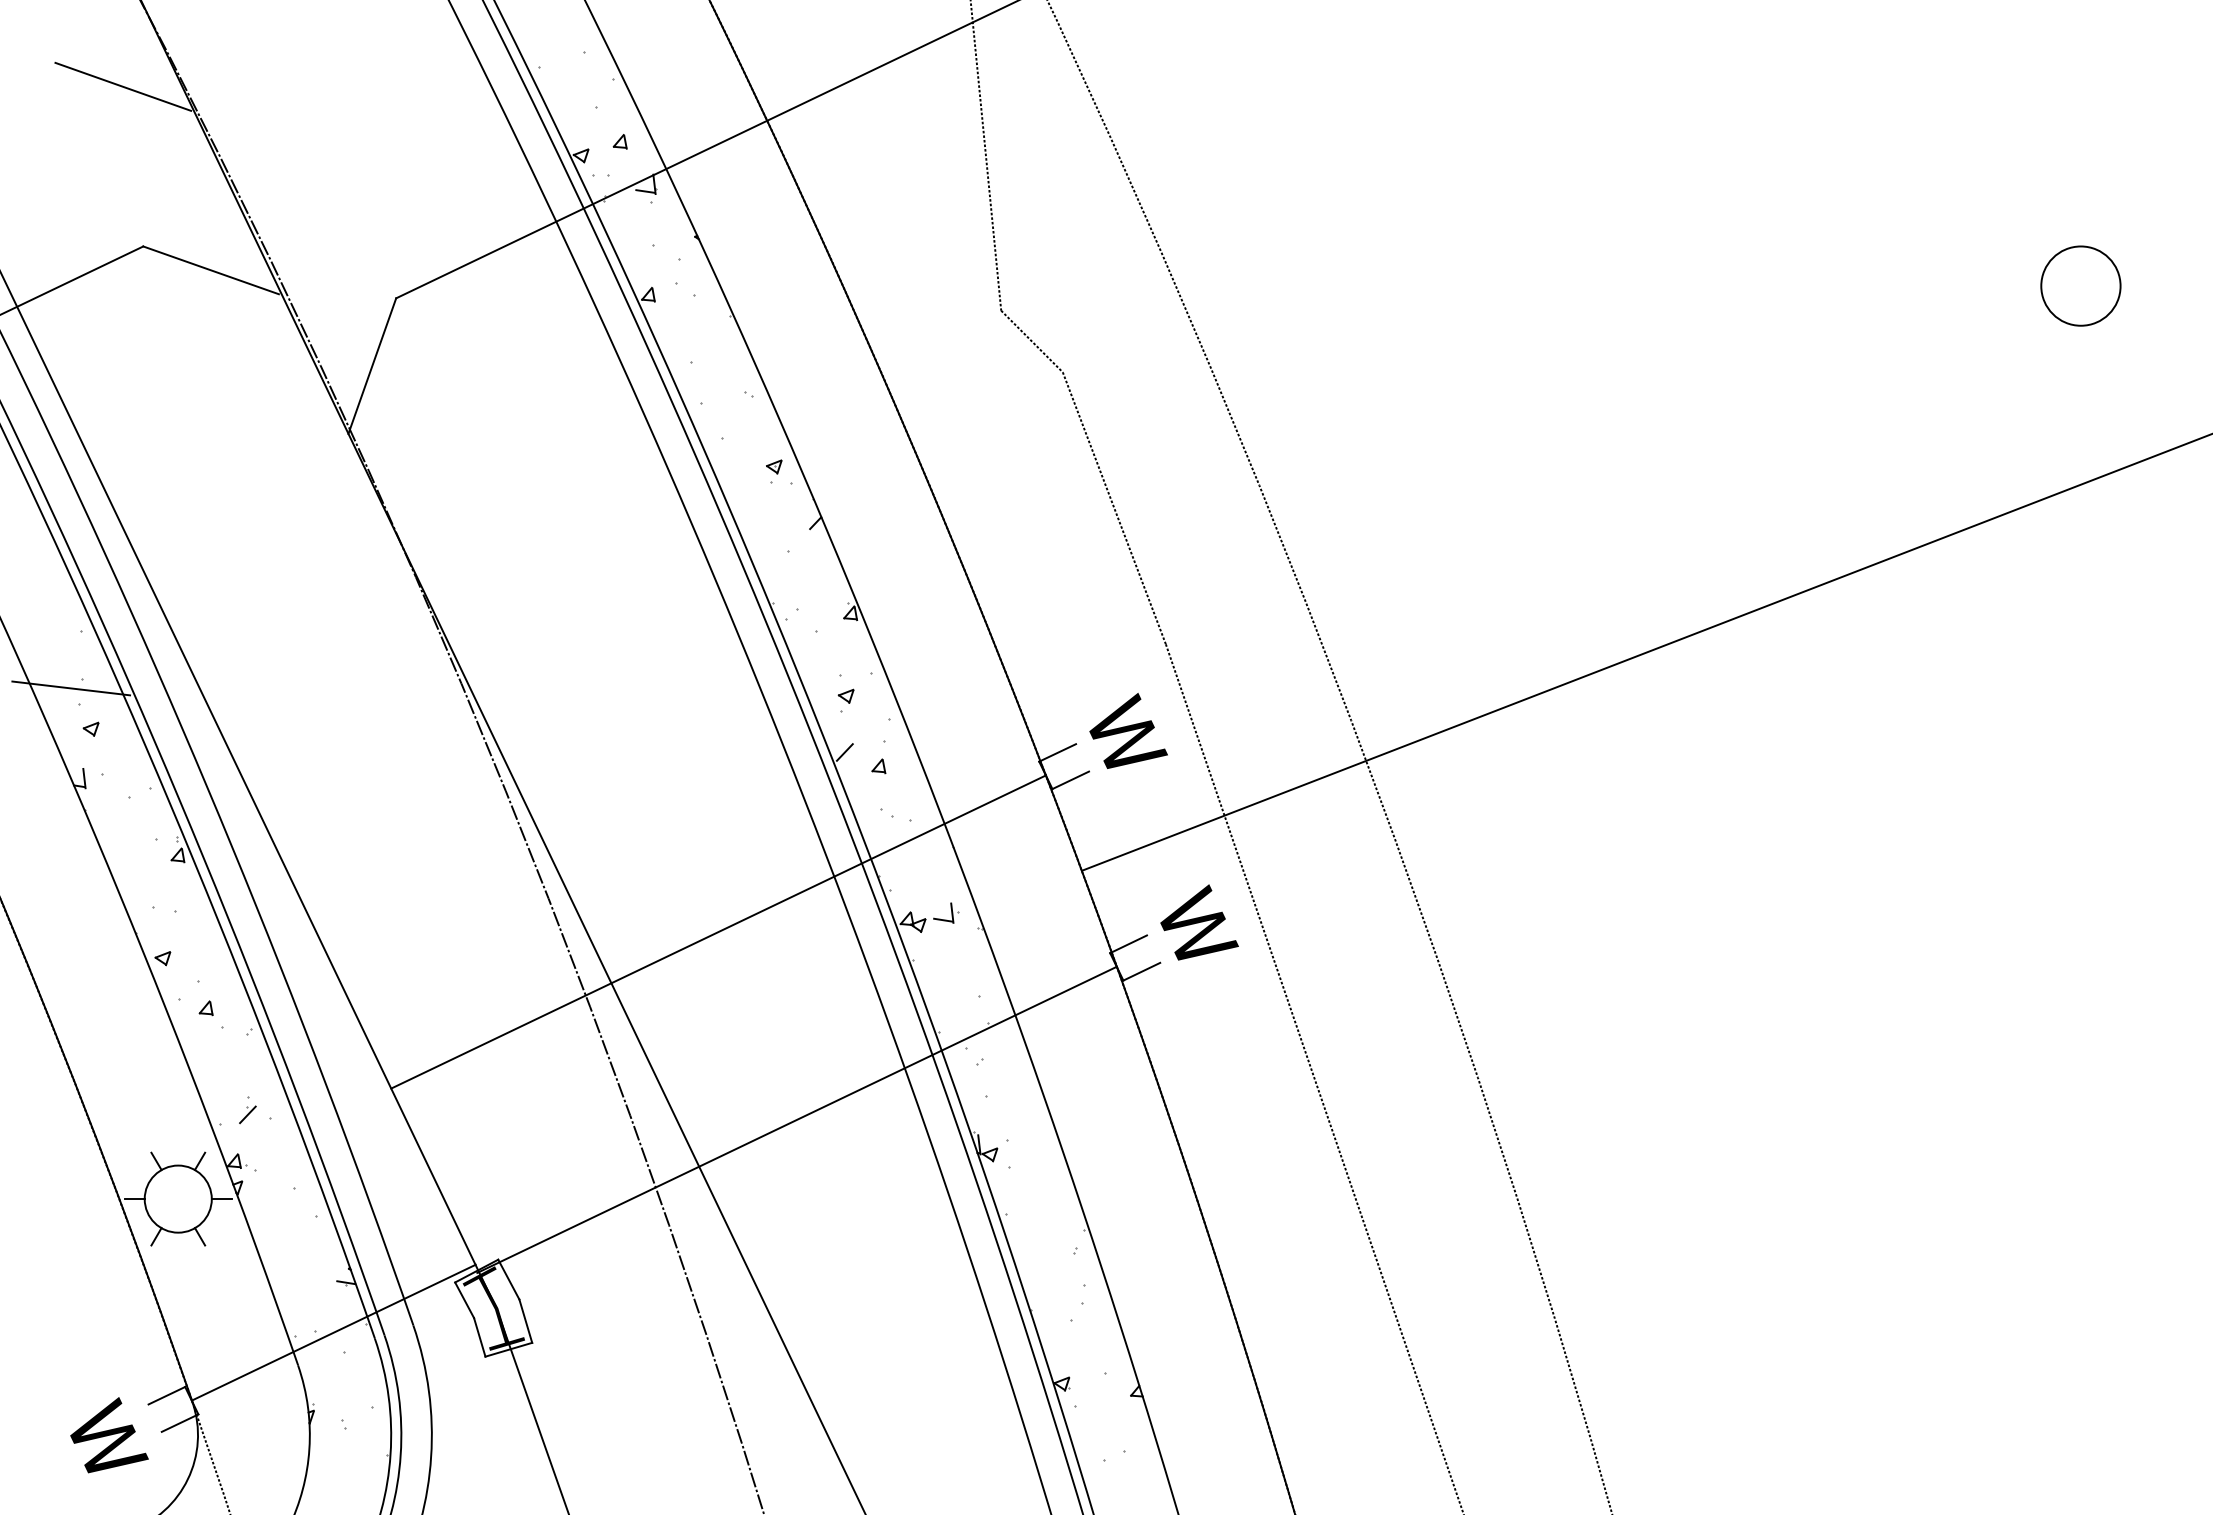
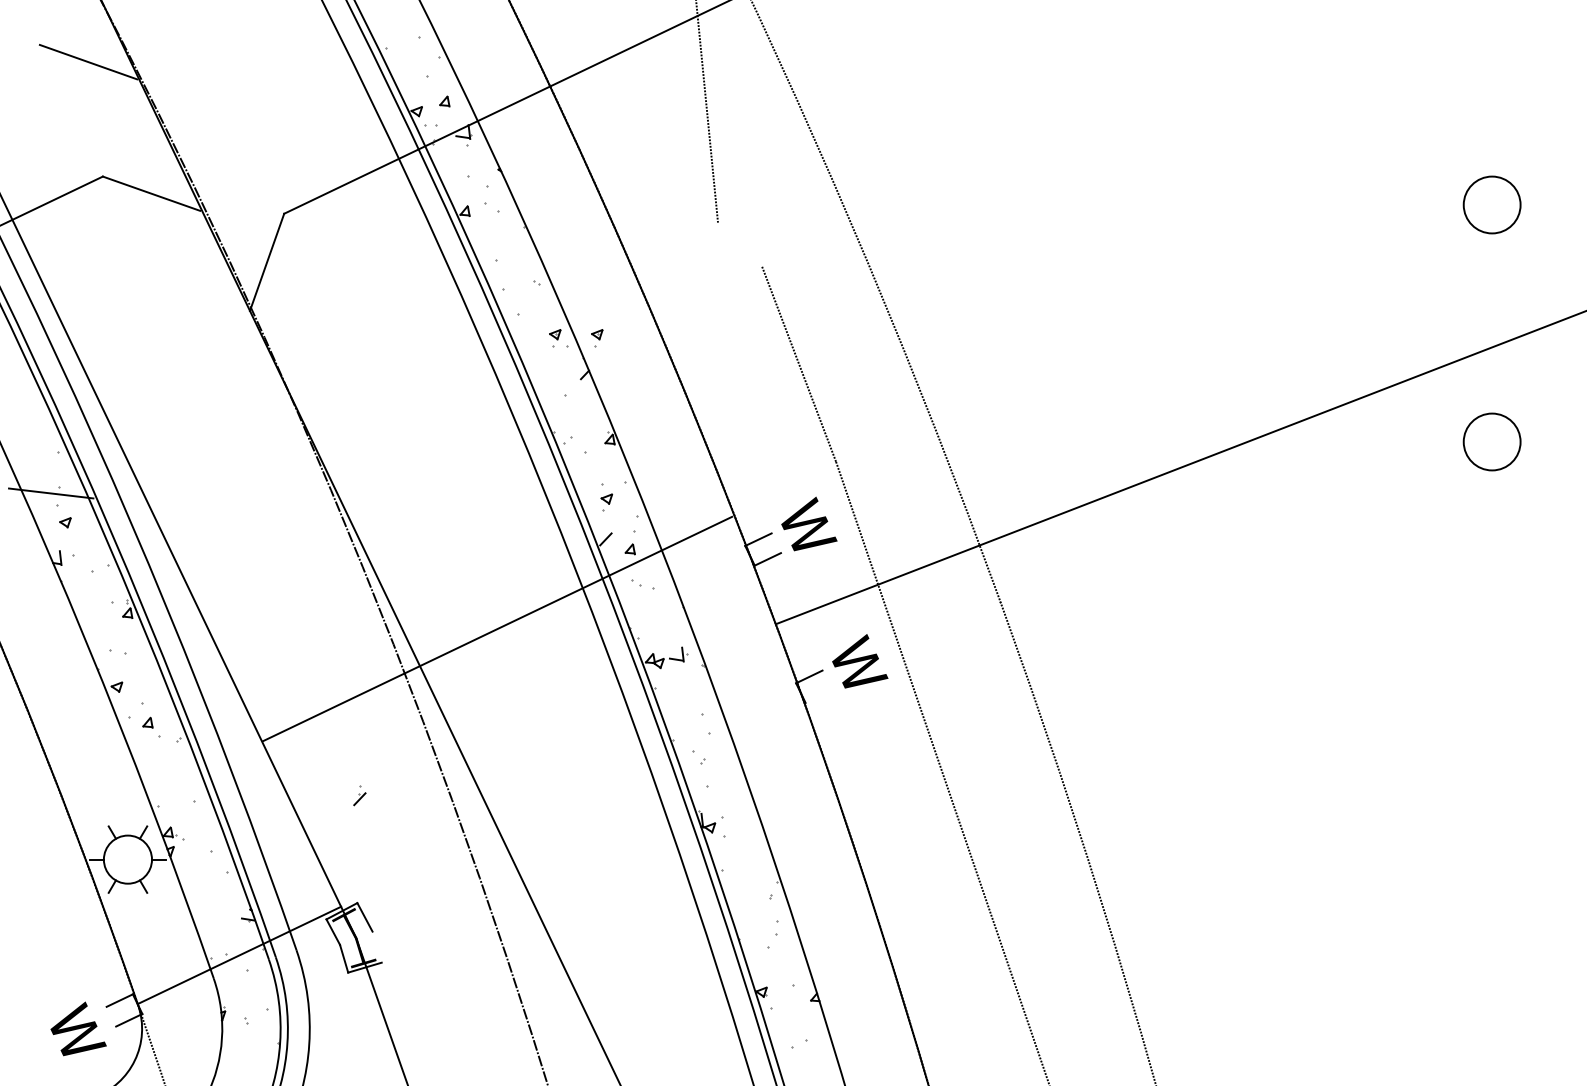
line: (1032, 341) -> (740, 244), removed
part: (833, 472) -> (597, 338), added
circle: (2080, 615) -> (1491, 441), added
line: (718, 931) -> (497, 628), moved
line: (1141, 971) -> (818, 696), removed
part: (247, 1109) -> (359, 795), moved
line: (796, 1119) -> (571, 802), removed
line: (524, 1320) -> (376, 946), removed

